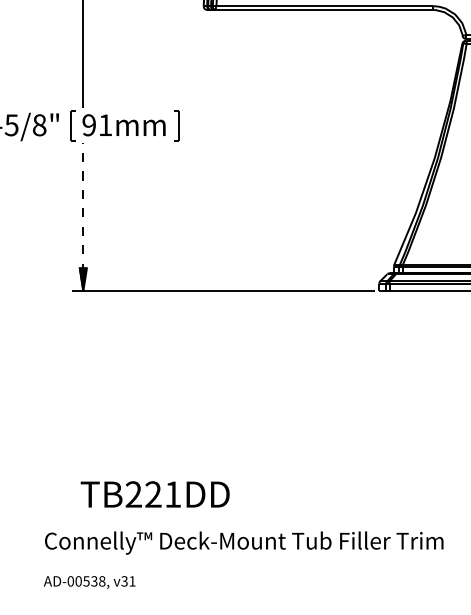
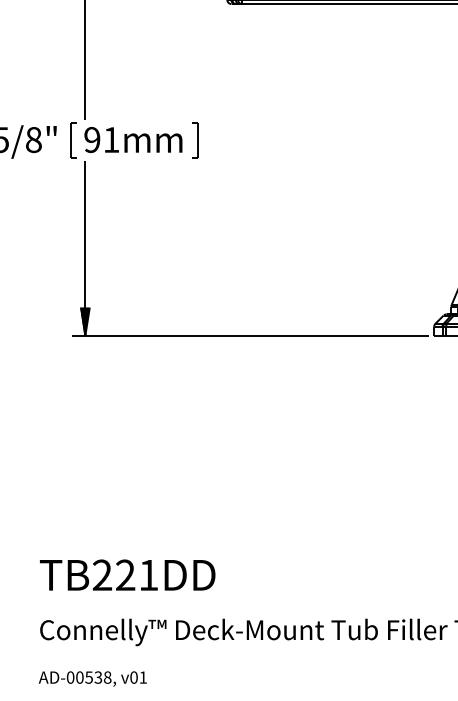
line: (83, 216) -> (85, 247), dashed -> solid
text: (154, 494) -> (126, 575), moved
text: (124, 581) -> (133, 677), v31 -> v01

